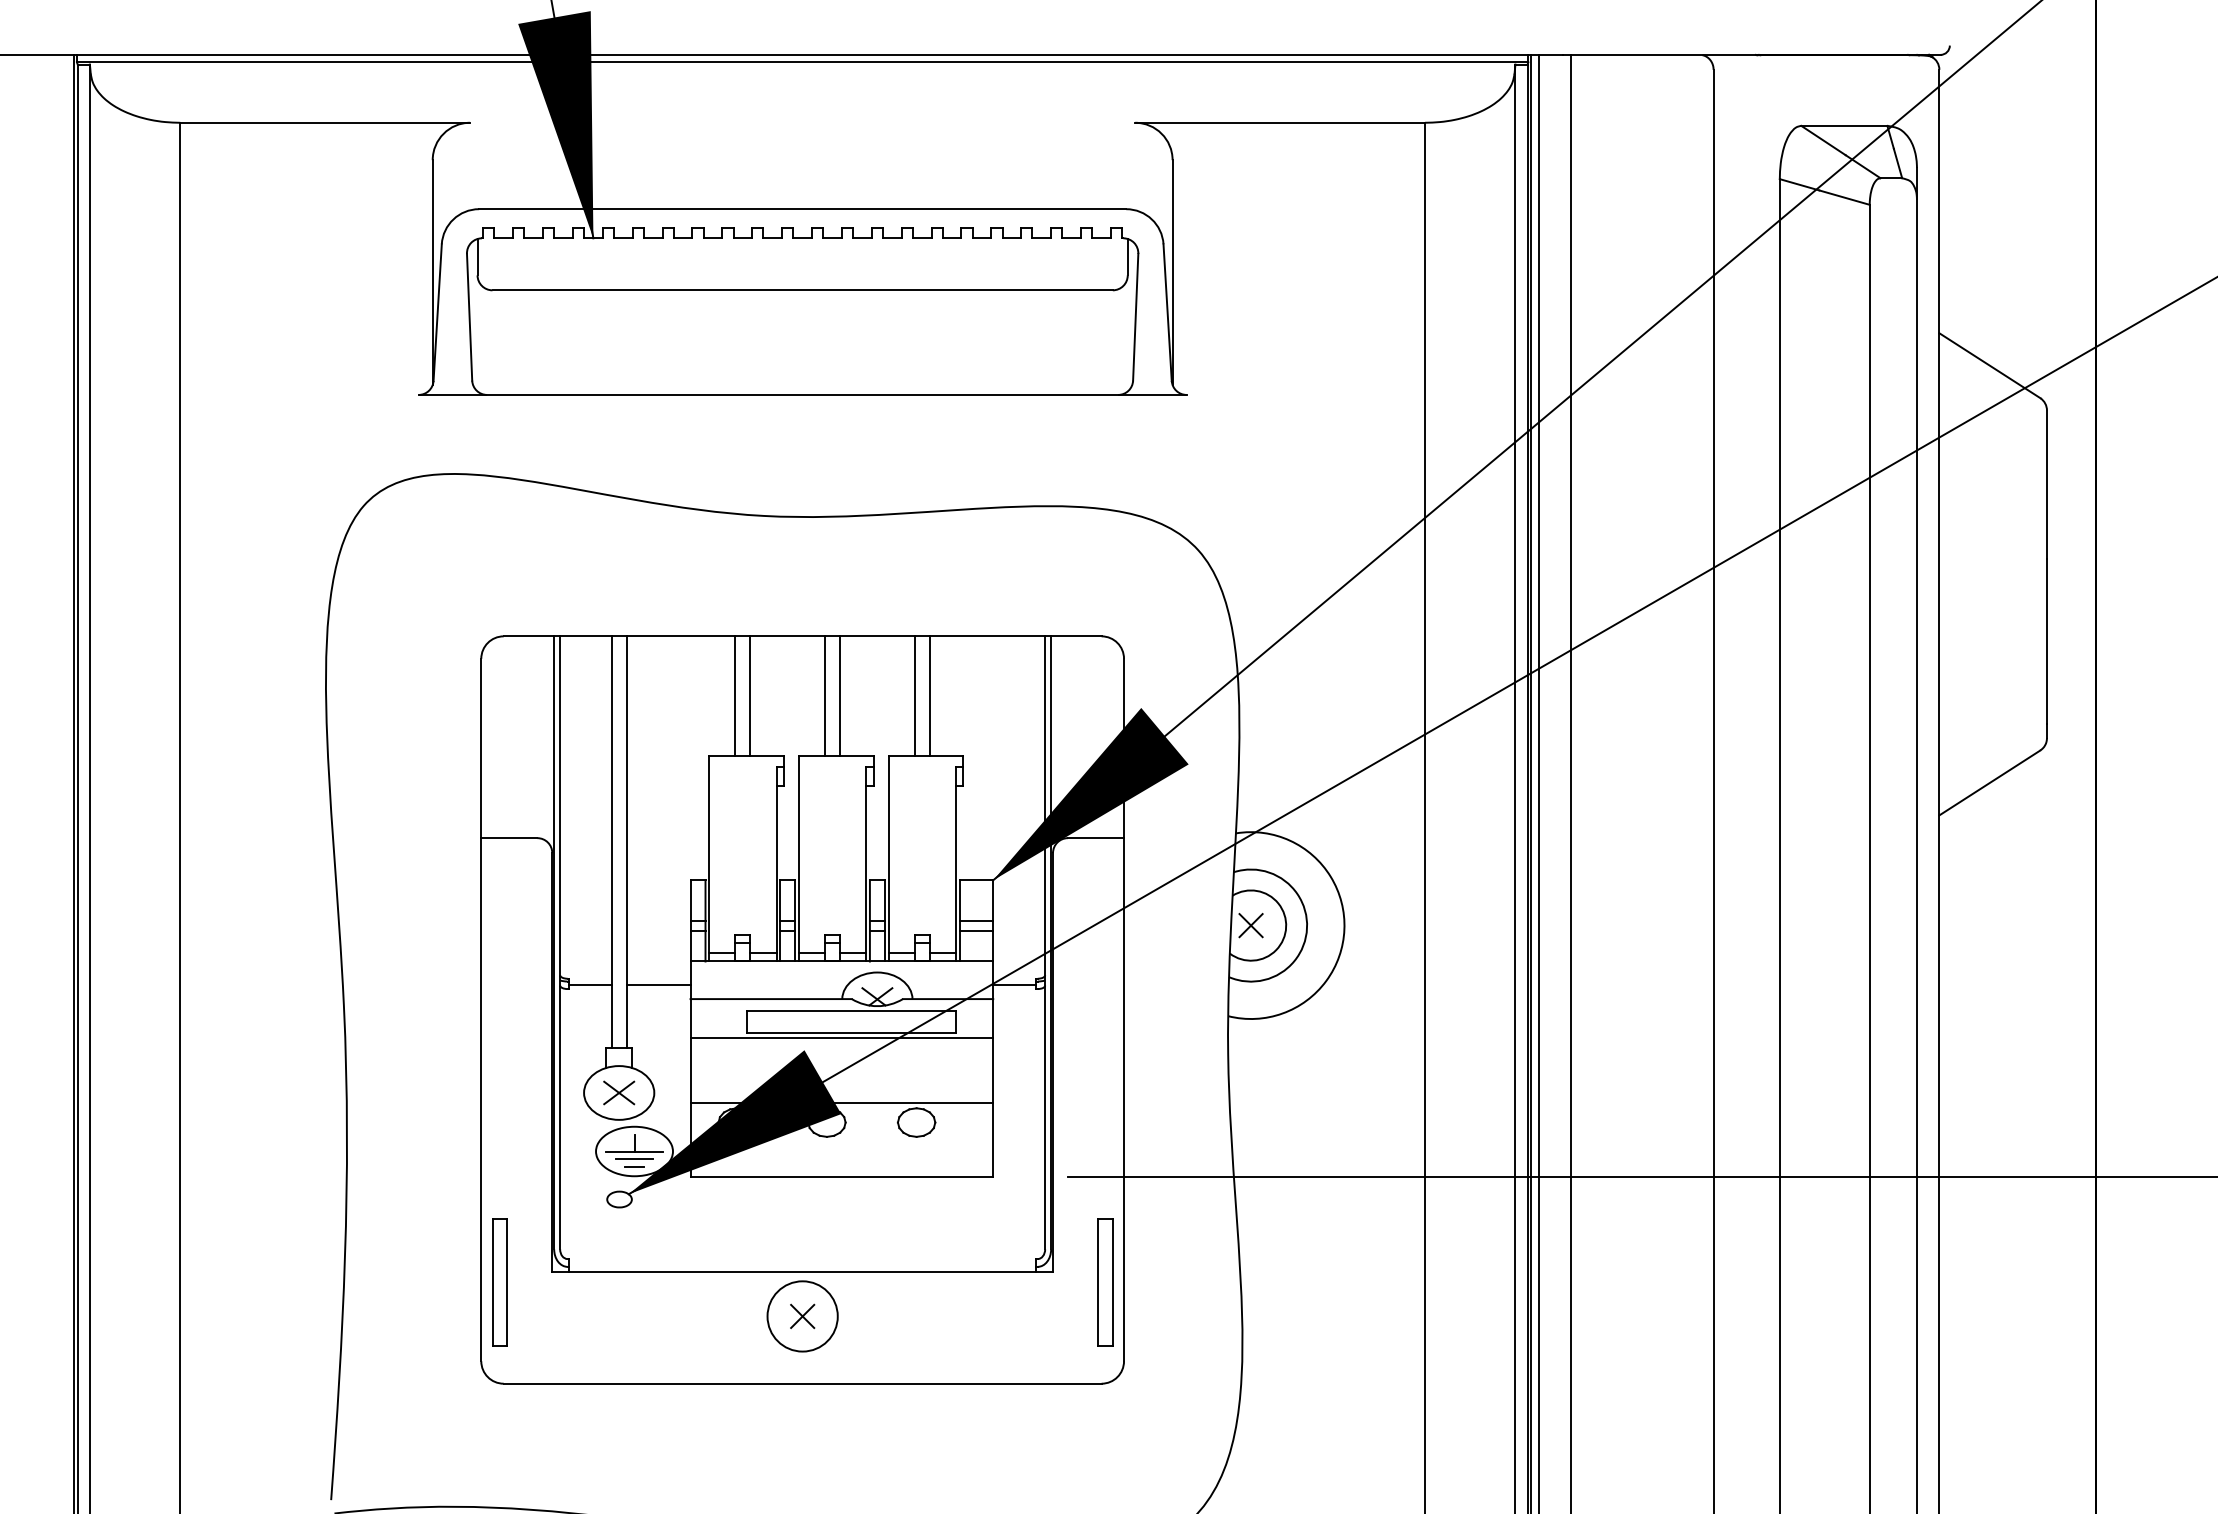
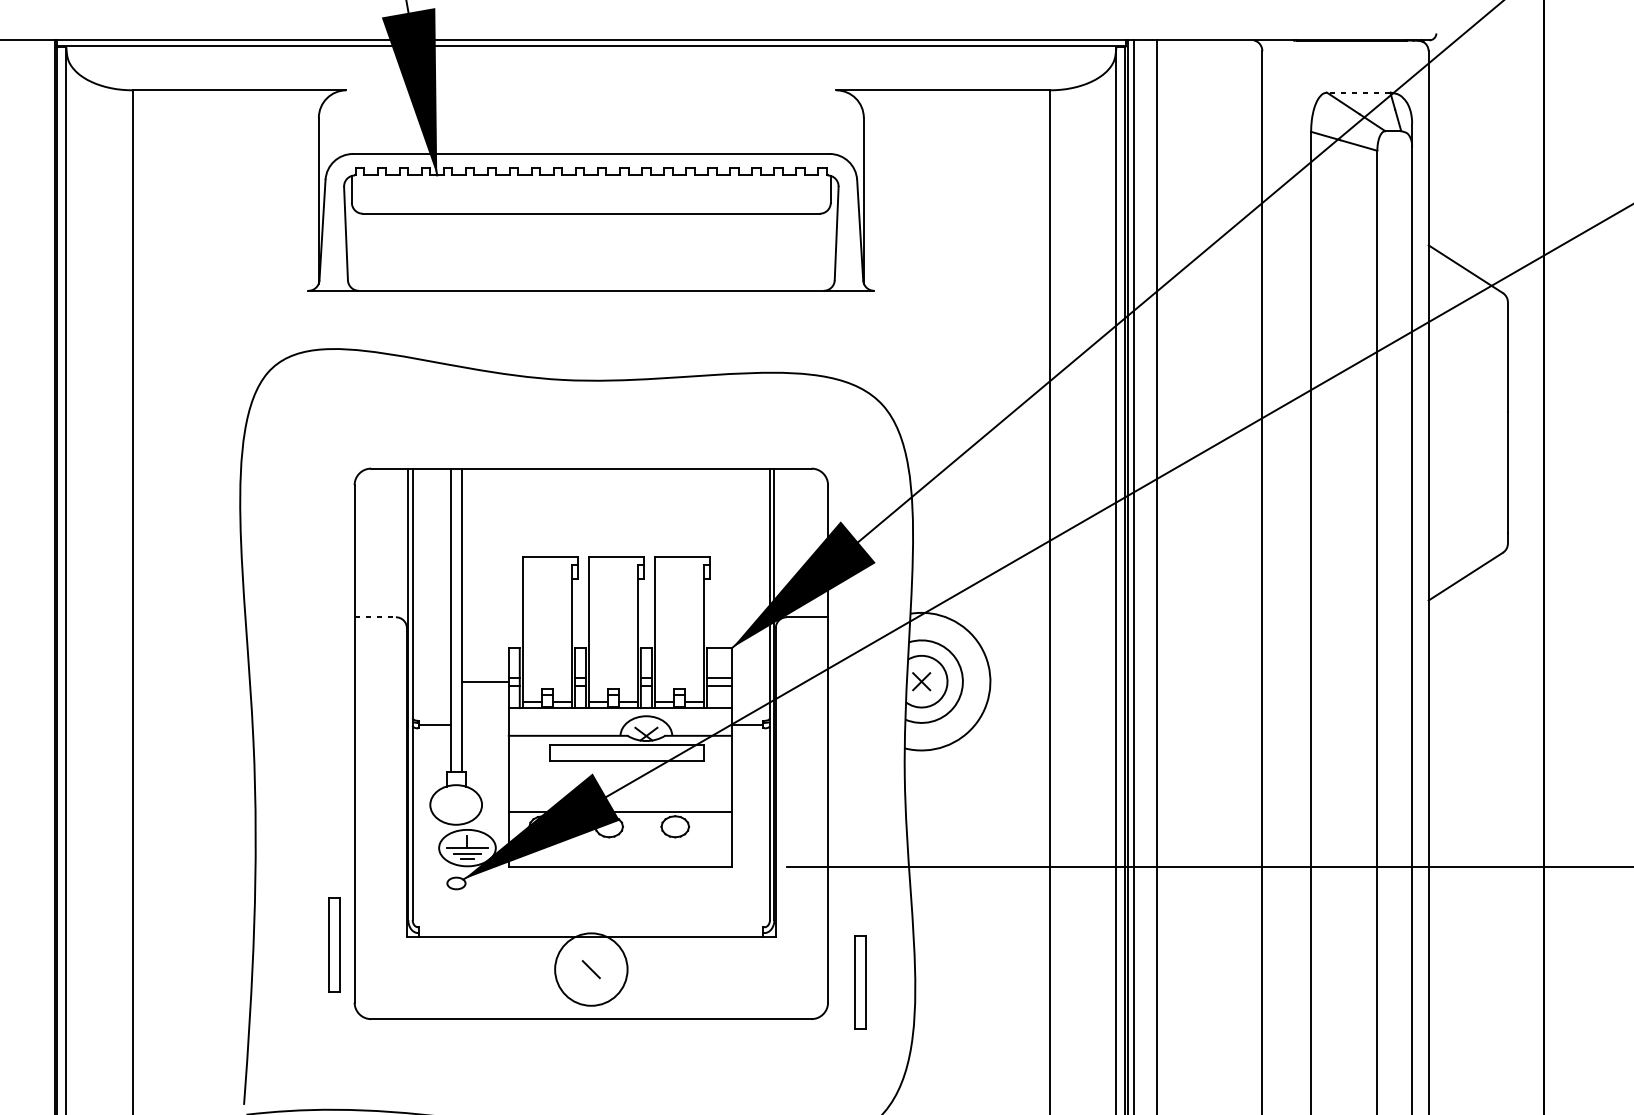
line: (1843, 125) -> (1358, 92), solid -> dashed
line: (735, 696) -> (541, 512), removed
line: (750, 696) -> (552, 512), removed
line: (825, 696) -> (608, 512), removed
line: (840, 696) -> (619, 512), removed
line: (914, 696) -> (673, 512), removed
line: (929, 696) -> (684, 512), removed
line: (509, 838) -> (375, 617), solid -> dashed
line: (658, 985) -> (485, 682), moved
line: (841, 1037) -> (619, 764), removed
part: (619, 1092) -> (456, 804), removed
part: (499, 1282) -> (334, 944), moved
part: (1105, 1282) -> (860, 982), moved
circle: (802, 1316) -> (591, 969), size x1.4
line: (802, 1316) -> (591, 969), removed

